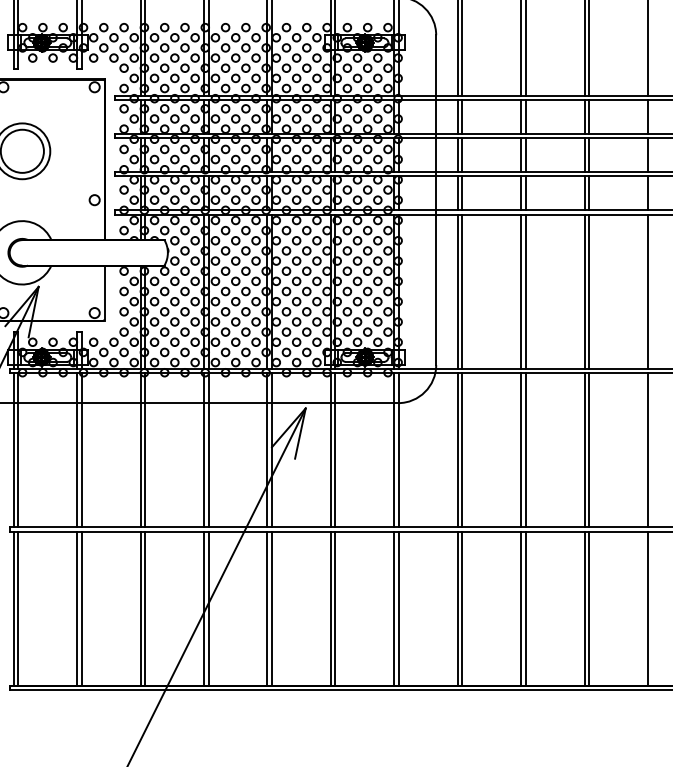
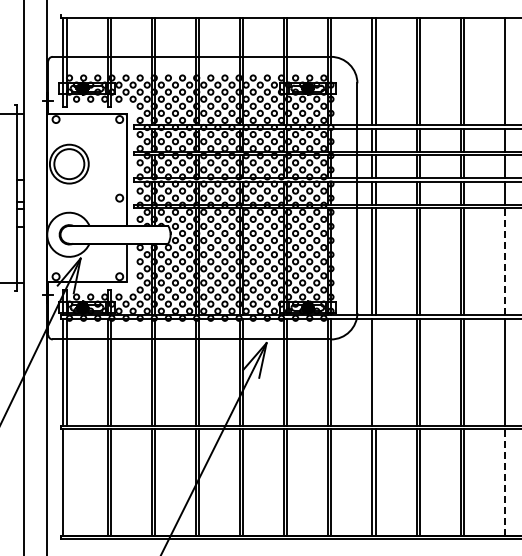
line: (647, 291) -> (504, 261), solid -> dashed
line: (462, 449) -> (375, 371), removed
line: (18, 608) -> (66, 482), removed
line: (647, 608) -> (504, 482), solid -> dashed

